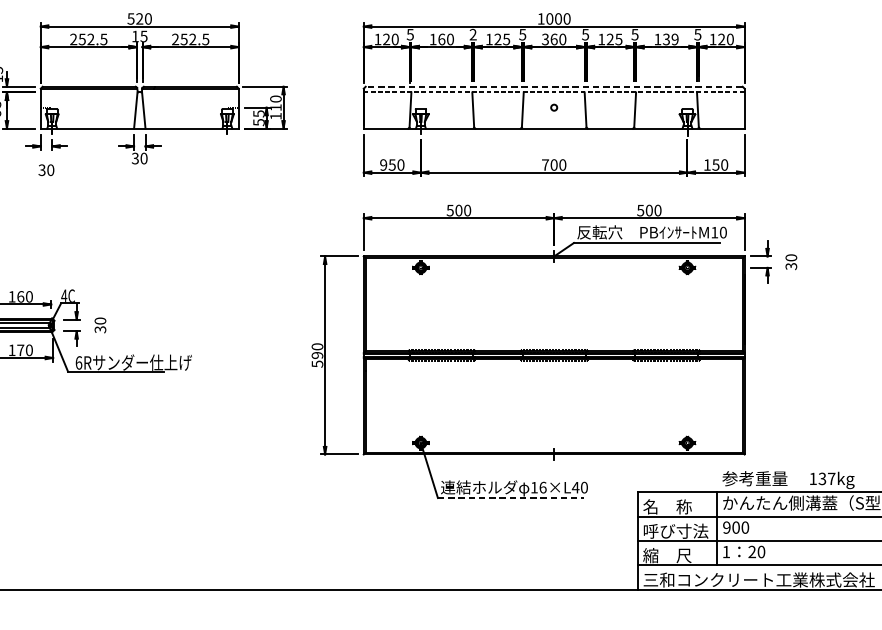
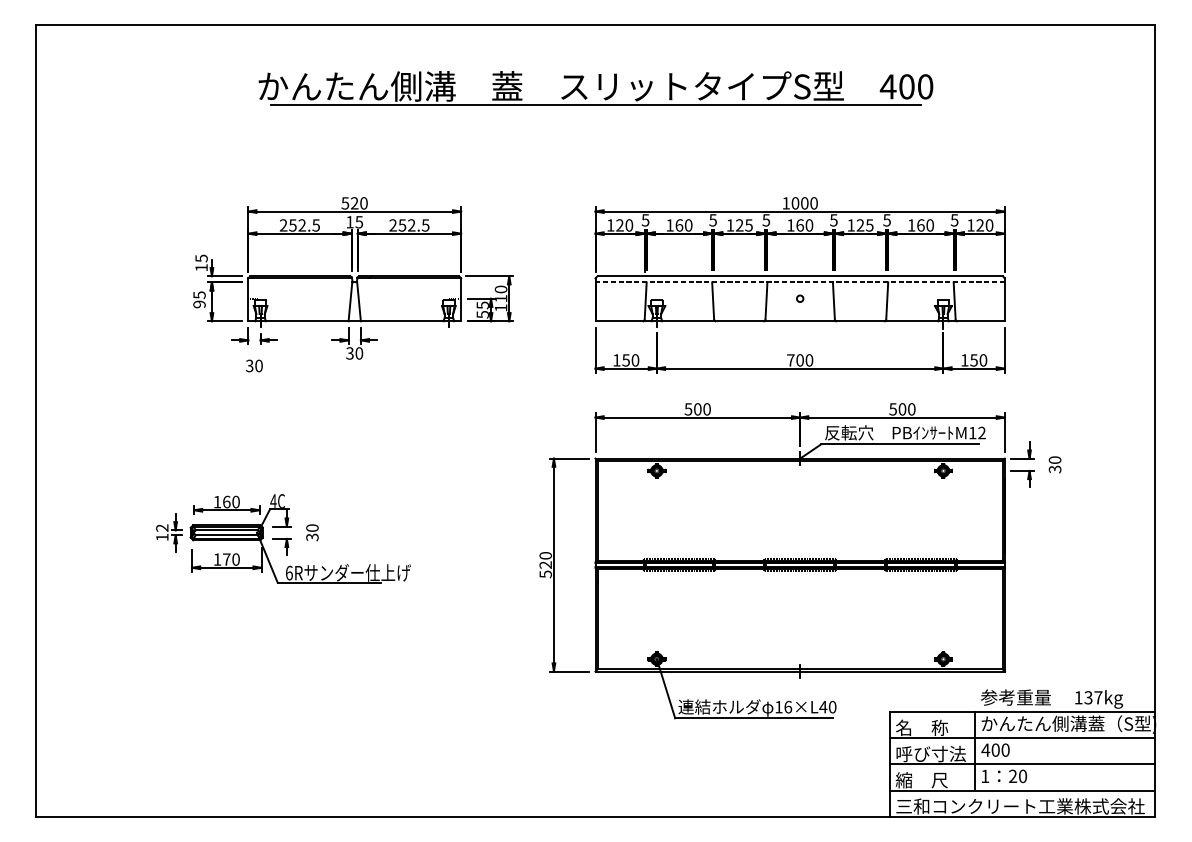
text: (472, 34) -> (712, 220), 2 -> 5
text: (545, 39) -> (790, 225), 360 -> 160
text: (670, 39) -> (925, 225), 139 -> 160
line: (554, 86) -> (800, 276), dashed -> solid
text: (383, 165) -> (616, 360), 950 -> 150
text: (722, 232) -> (981, 432), M10 -> M12
text: (317, 354) -> (545, 564), 590 -> 520
line: (510, 498) -> (753, 718), dashed -> solid
text: (726, 527) -> (985, 749), 900 -> 400

